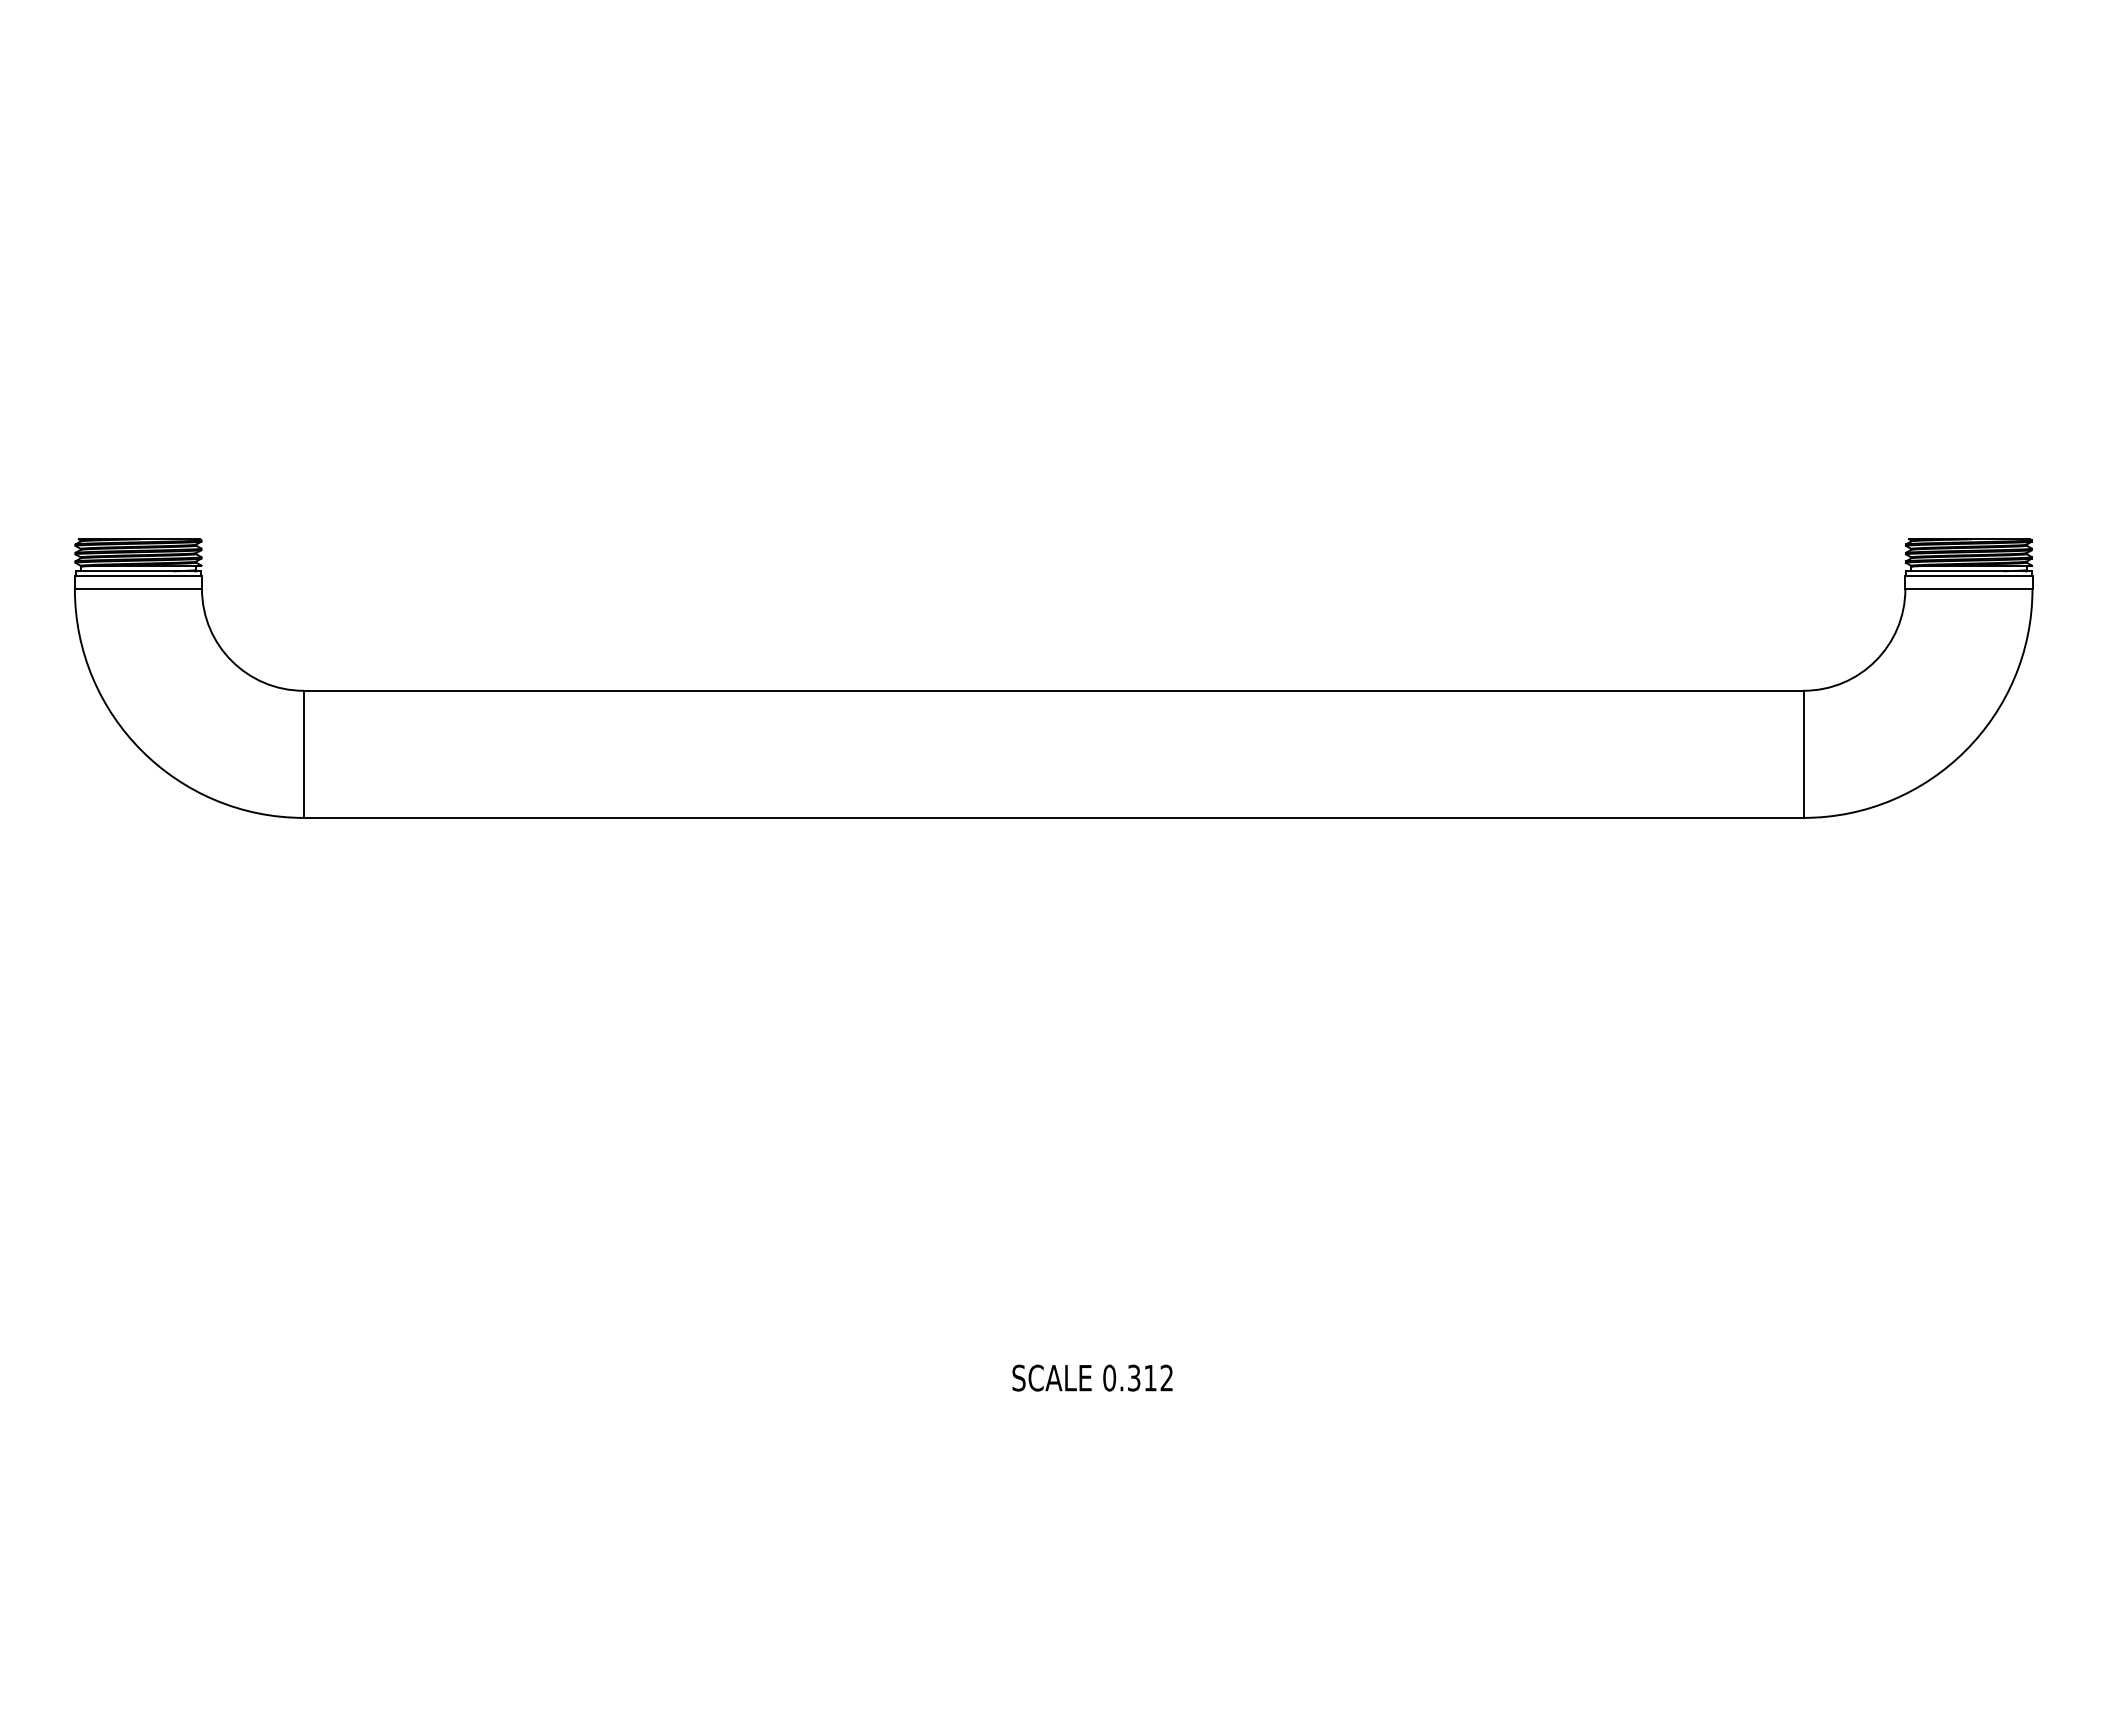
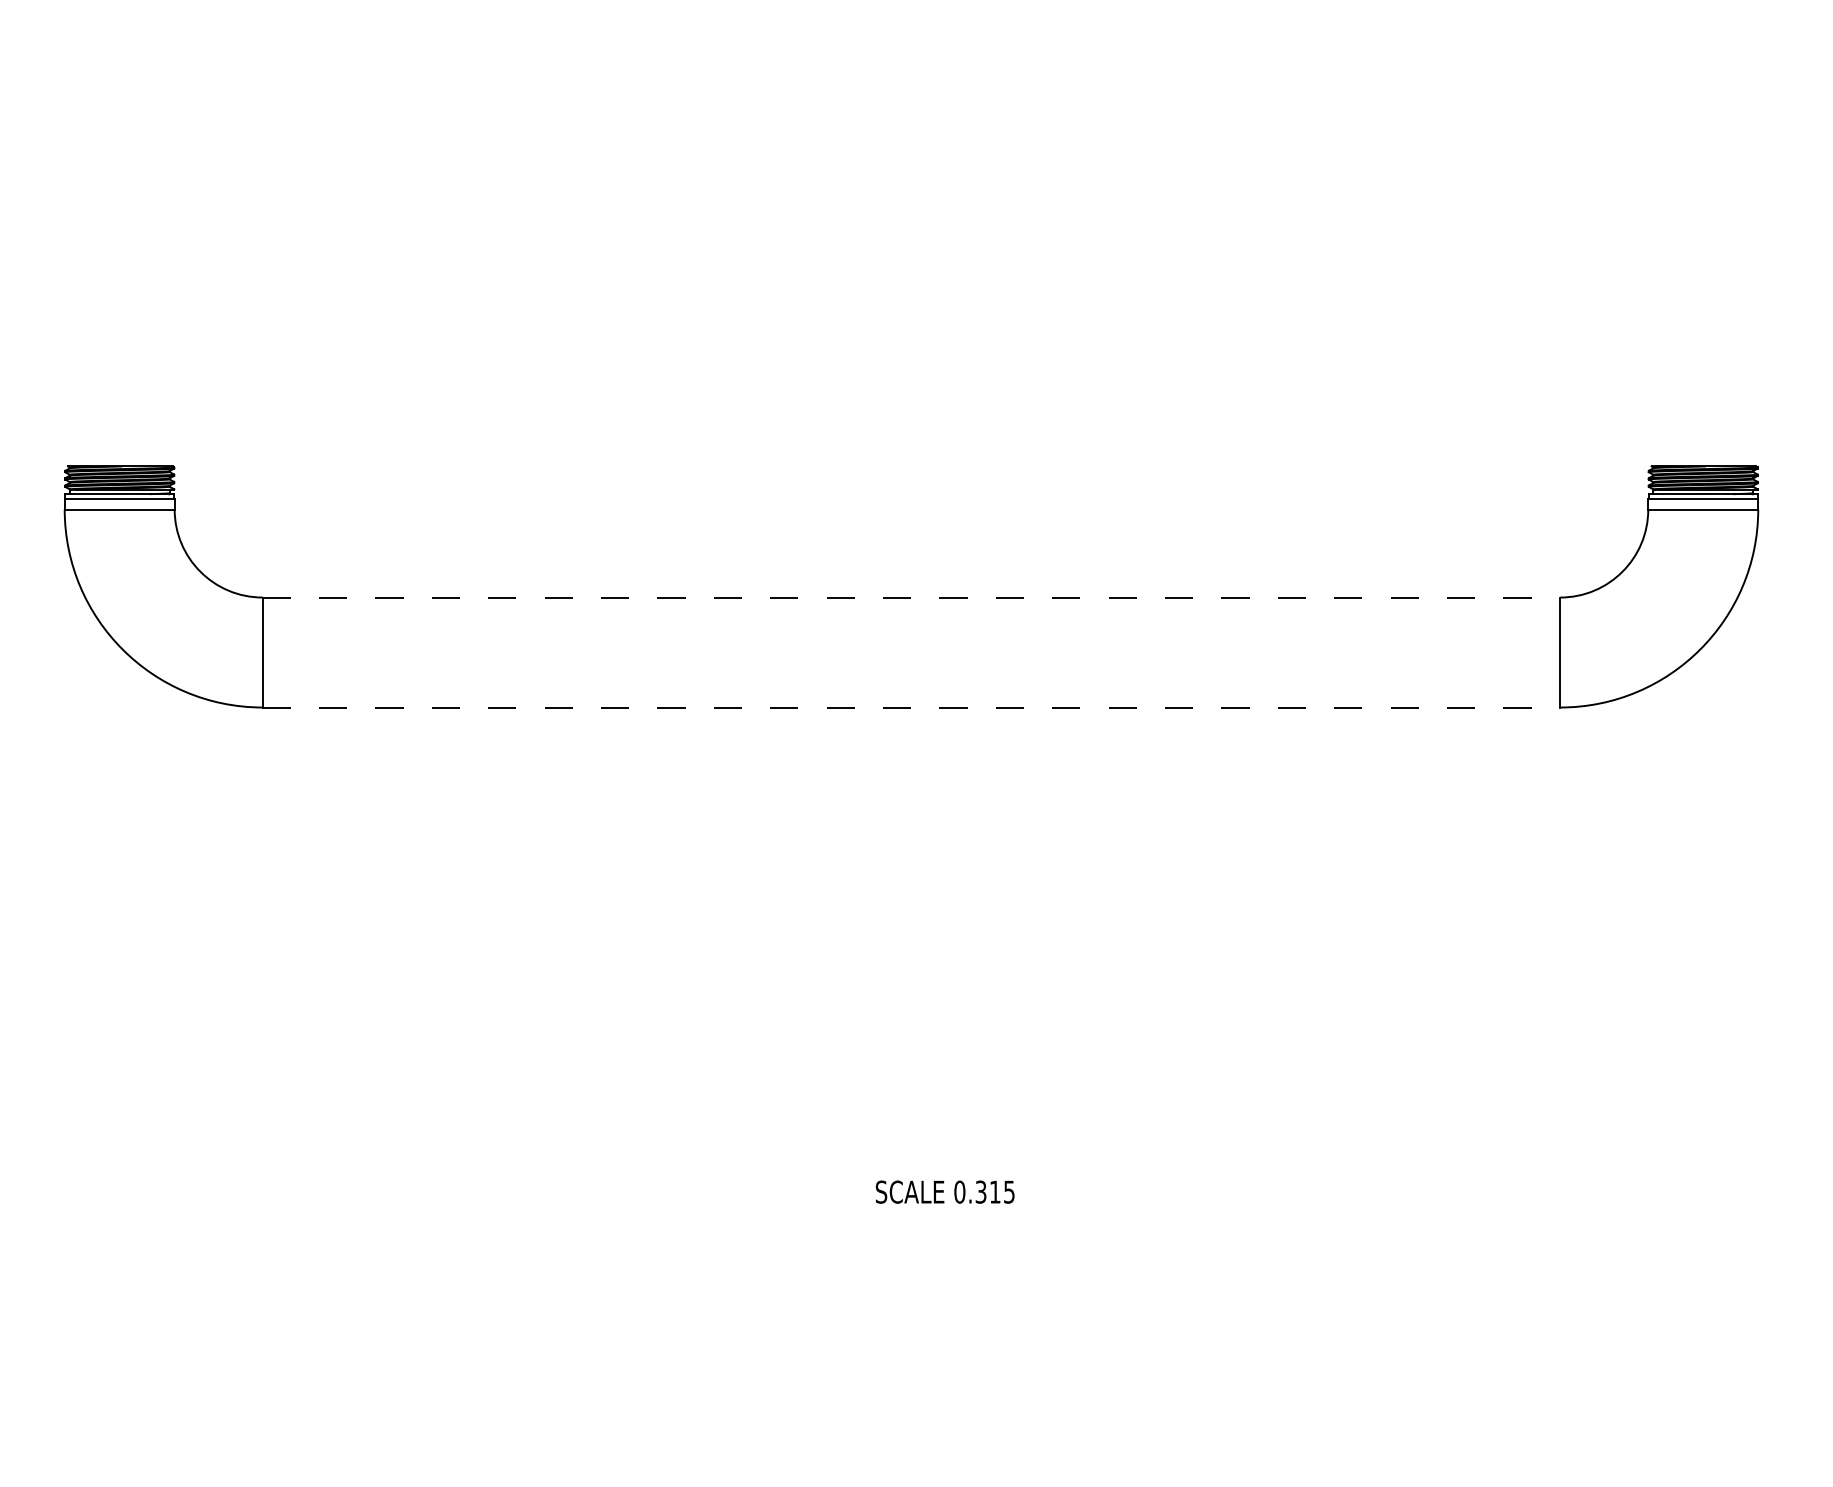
line: (1053, 690) -> (911, 597), solid -> dashed
line: (1053, 817) -> (911, 707), solid -> dashed
text: (1166, 1377) -> (1009, 1191), 0.312 -> 0.315

